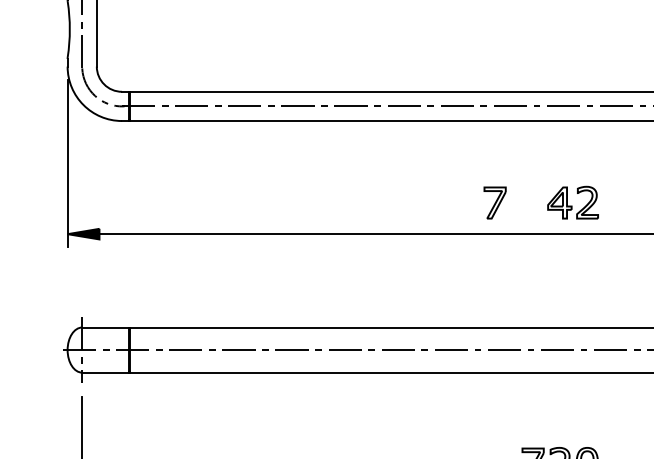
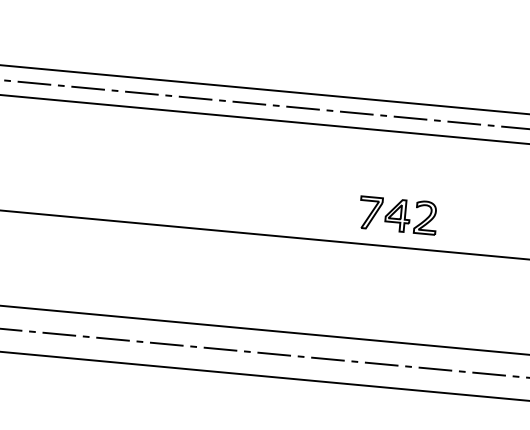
part: (494, 202) -> (370, 212), moved

